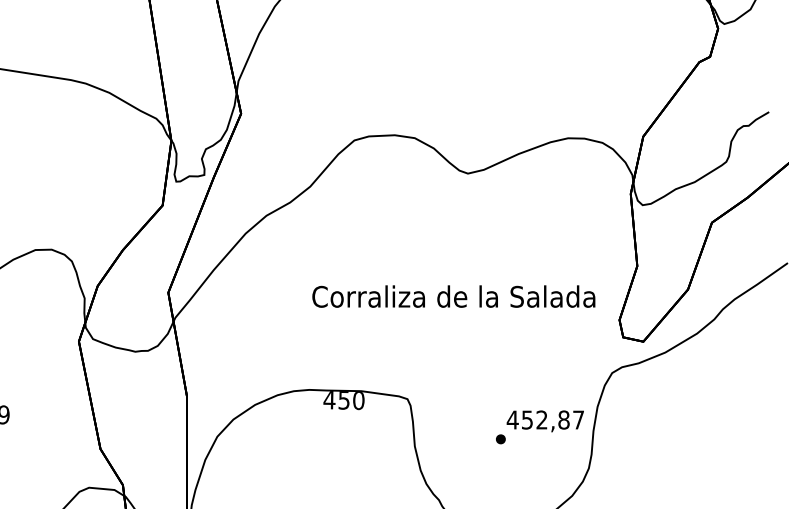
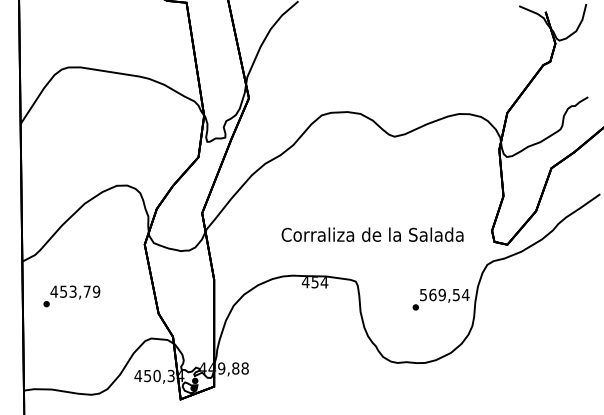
text: (453, 296) -> (372, 234), moved
text: (358, 400) -> (324, 282), 450 -> 454
text: (545, 419) -> (444, 294), 452,87 -> 569,54

